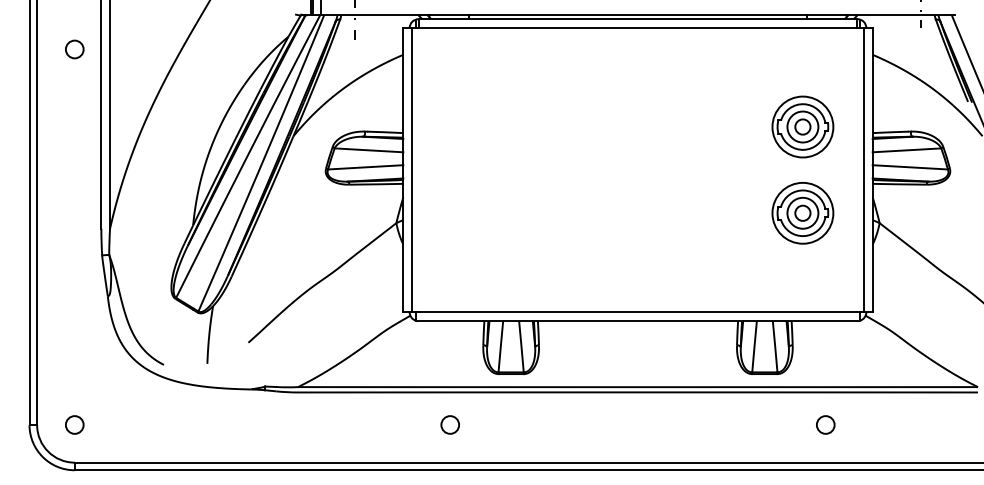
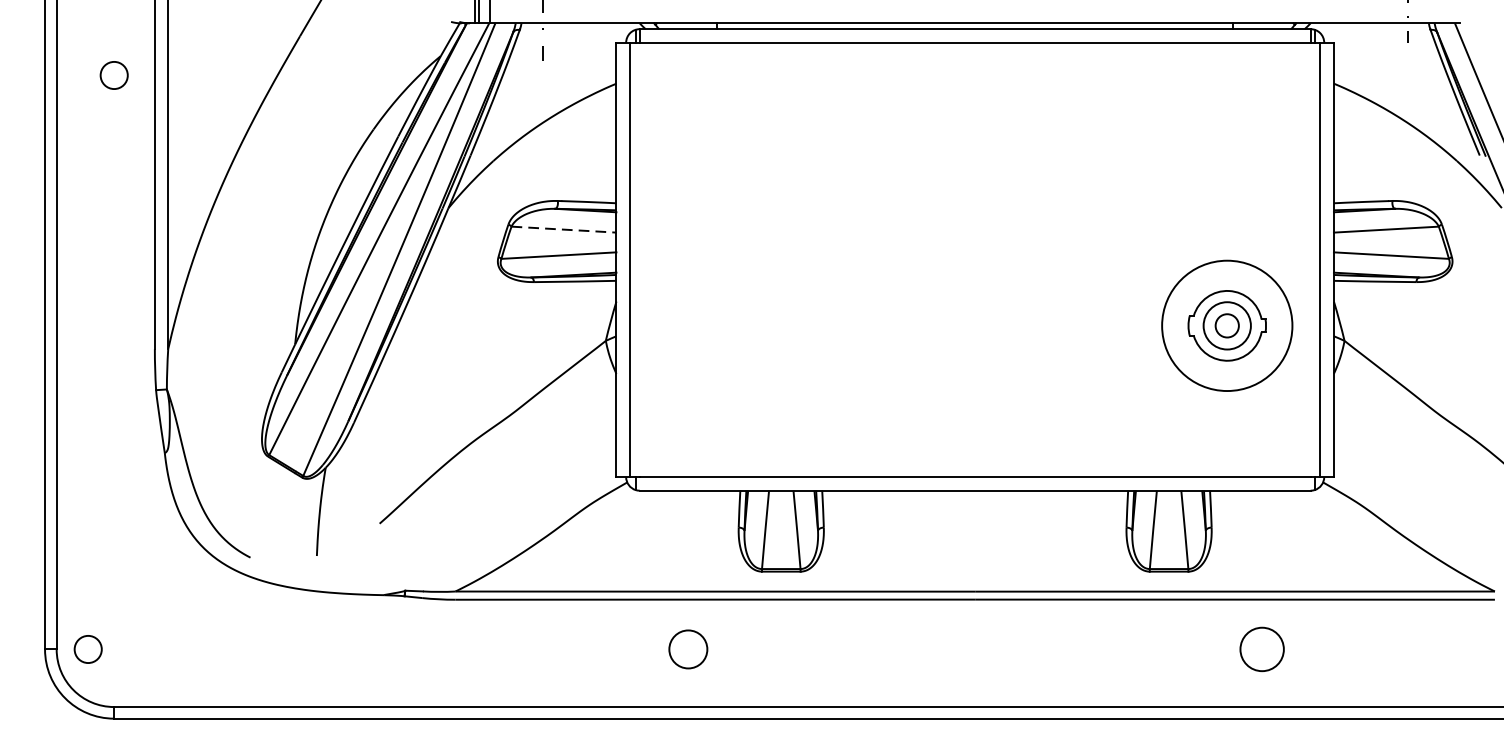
part: (802, 126) -> (1226, 193), removed
line: (369, 150) -> (564, 229), solid -> dashed
circle: (802, 212) -> (1226, 324), size x1.4
circle: (74, 424) -> (87, 648), moved
circle: (449, 424) -> (687, 648), size x1.4
circle: (825, 424) -> (1261, 648), size x1.6

